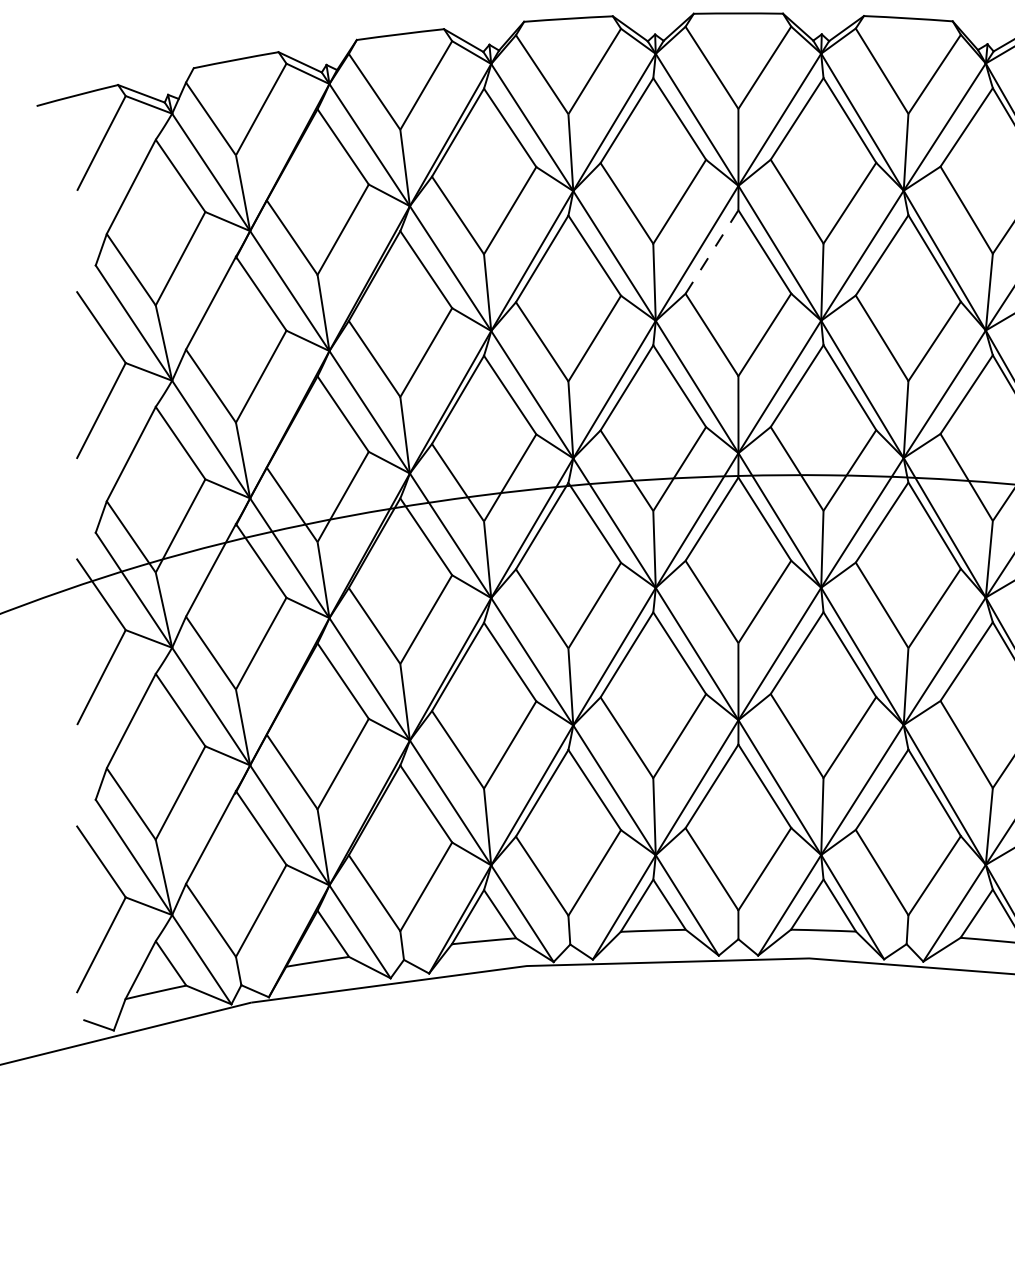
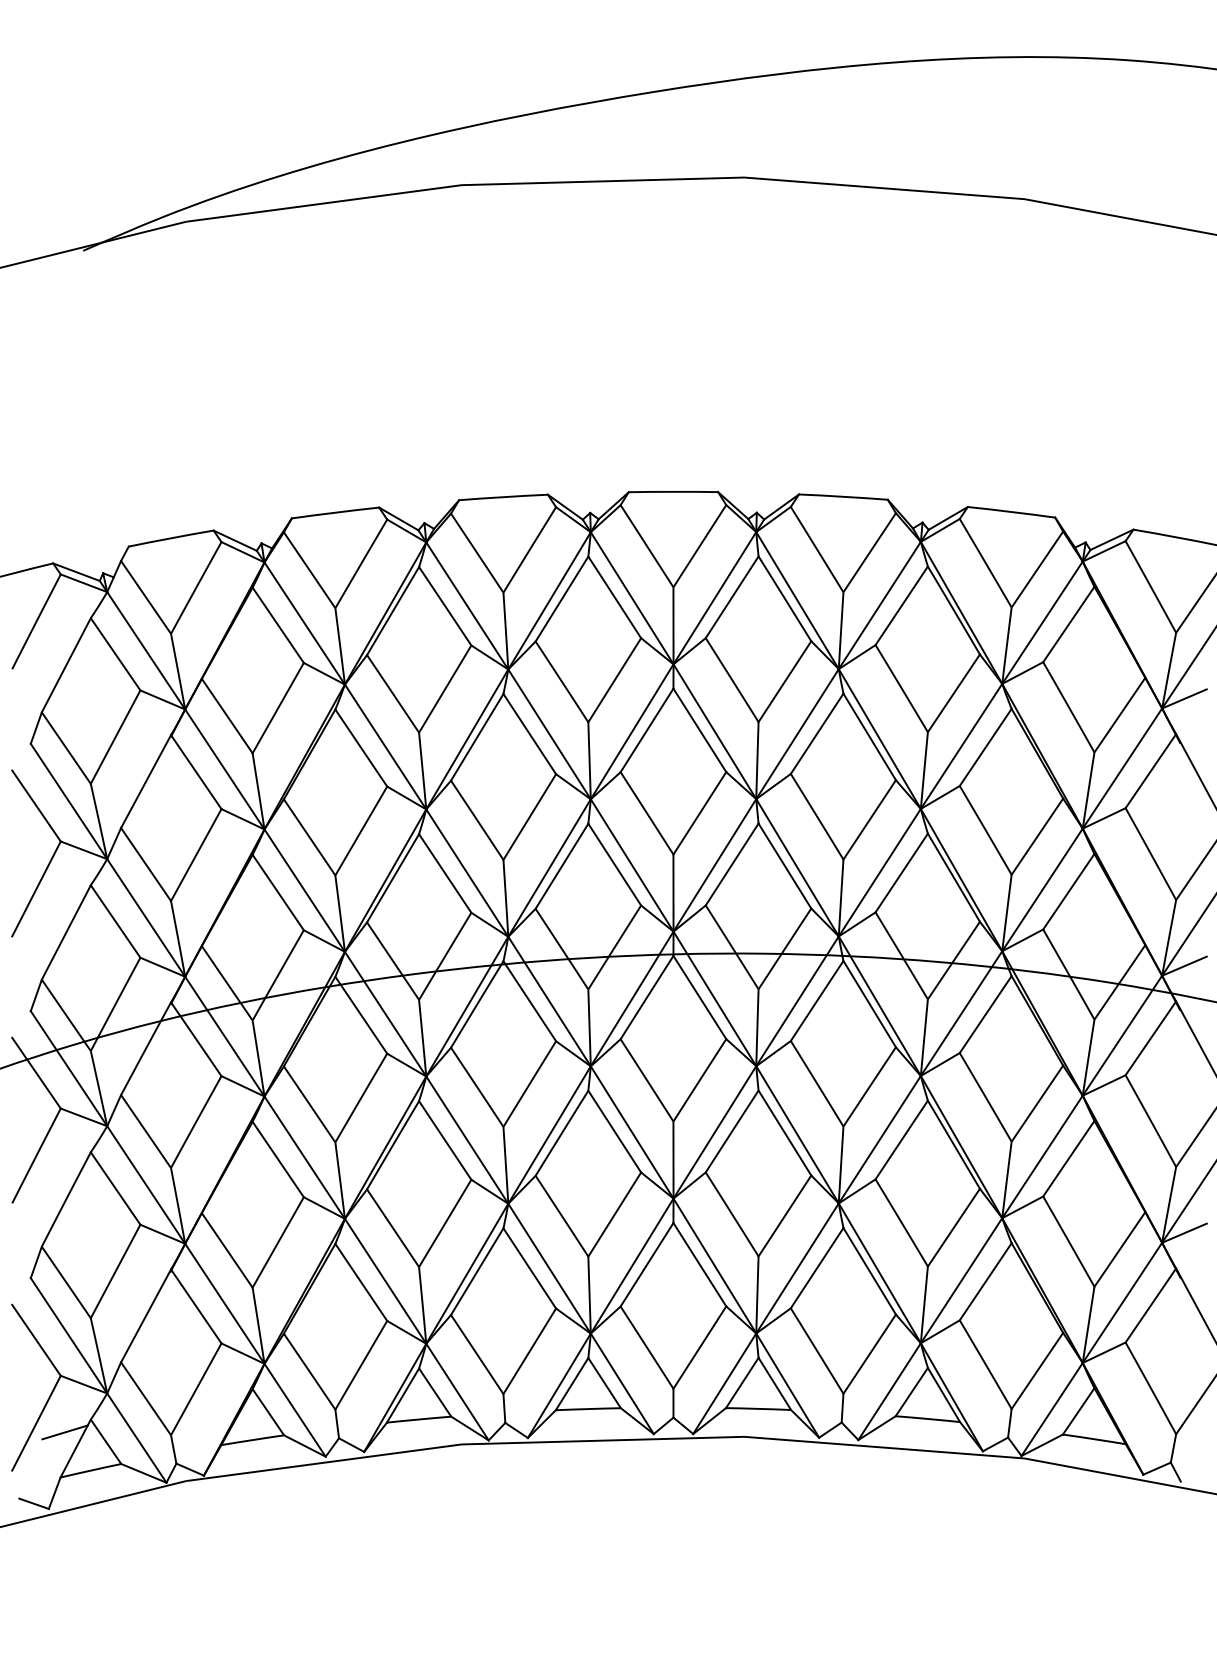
line: (712, 252) -> (647, 730), dashed -> solid
line: (129, 954) -> (64, 1432), added

